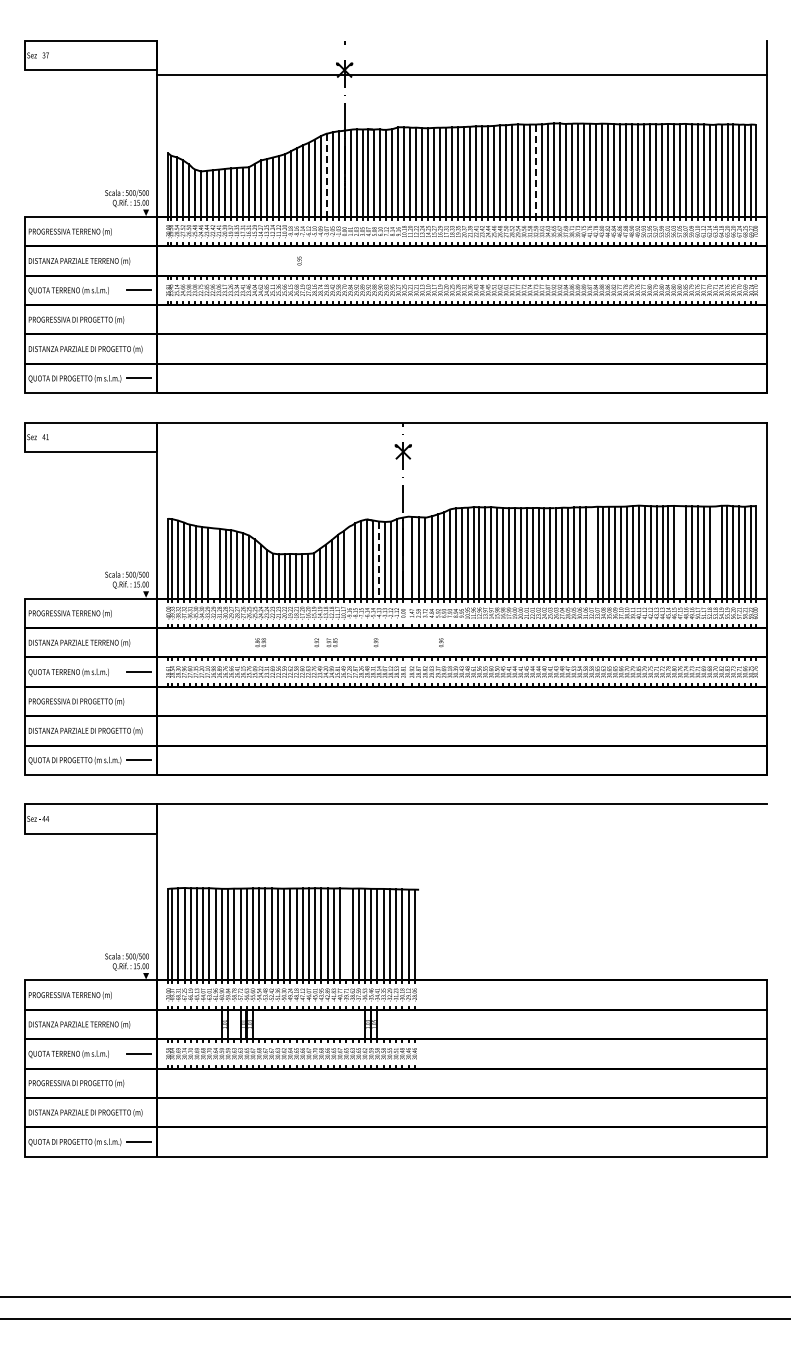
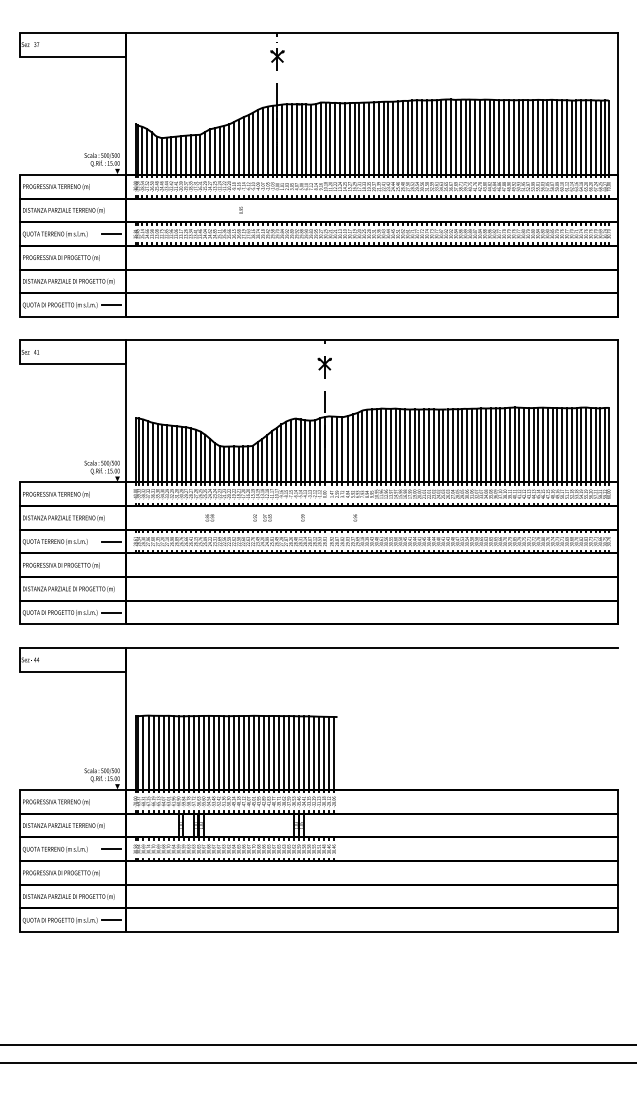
line: (461, 74) -> (371, 32), moved
line: (536, 171) -> (432, 138), dashed -> solid
line: (326, 175) -> (262, 141), dashed -> solid
line: (591, 552) -> (476, 445), added
line: (680, 552) -> (548, 445), added
line: (715, 552) -> (576, 445), added
line: (379, 560) -> (305, 451), dashed -> solid
line: (349, 562) -> (281, 453), added
line: (213, 563) -> (171, 454), added
line: (346, 934) -> (279, 753), added

